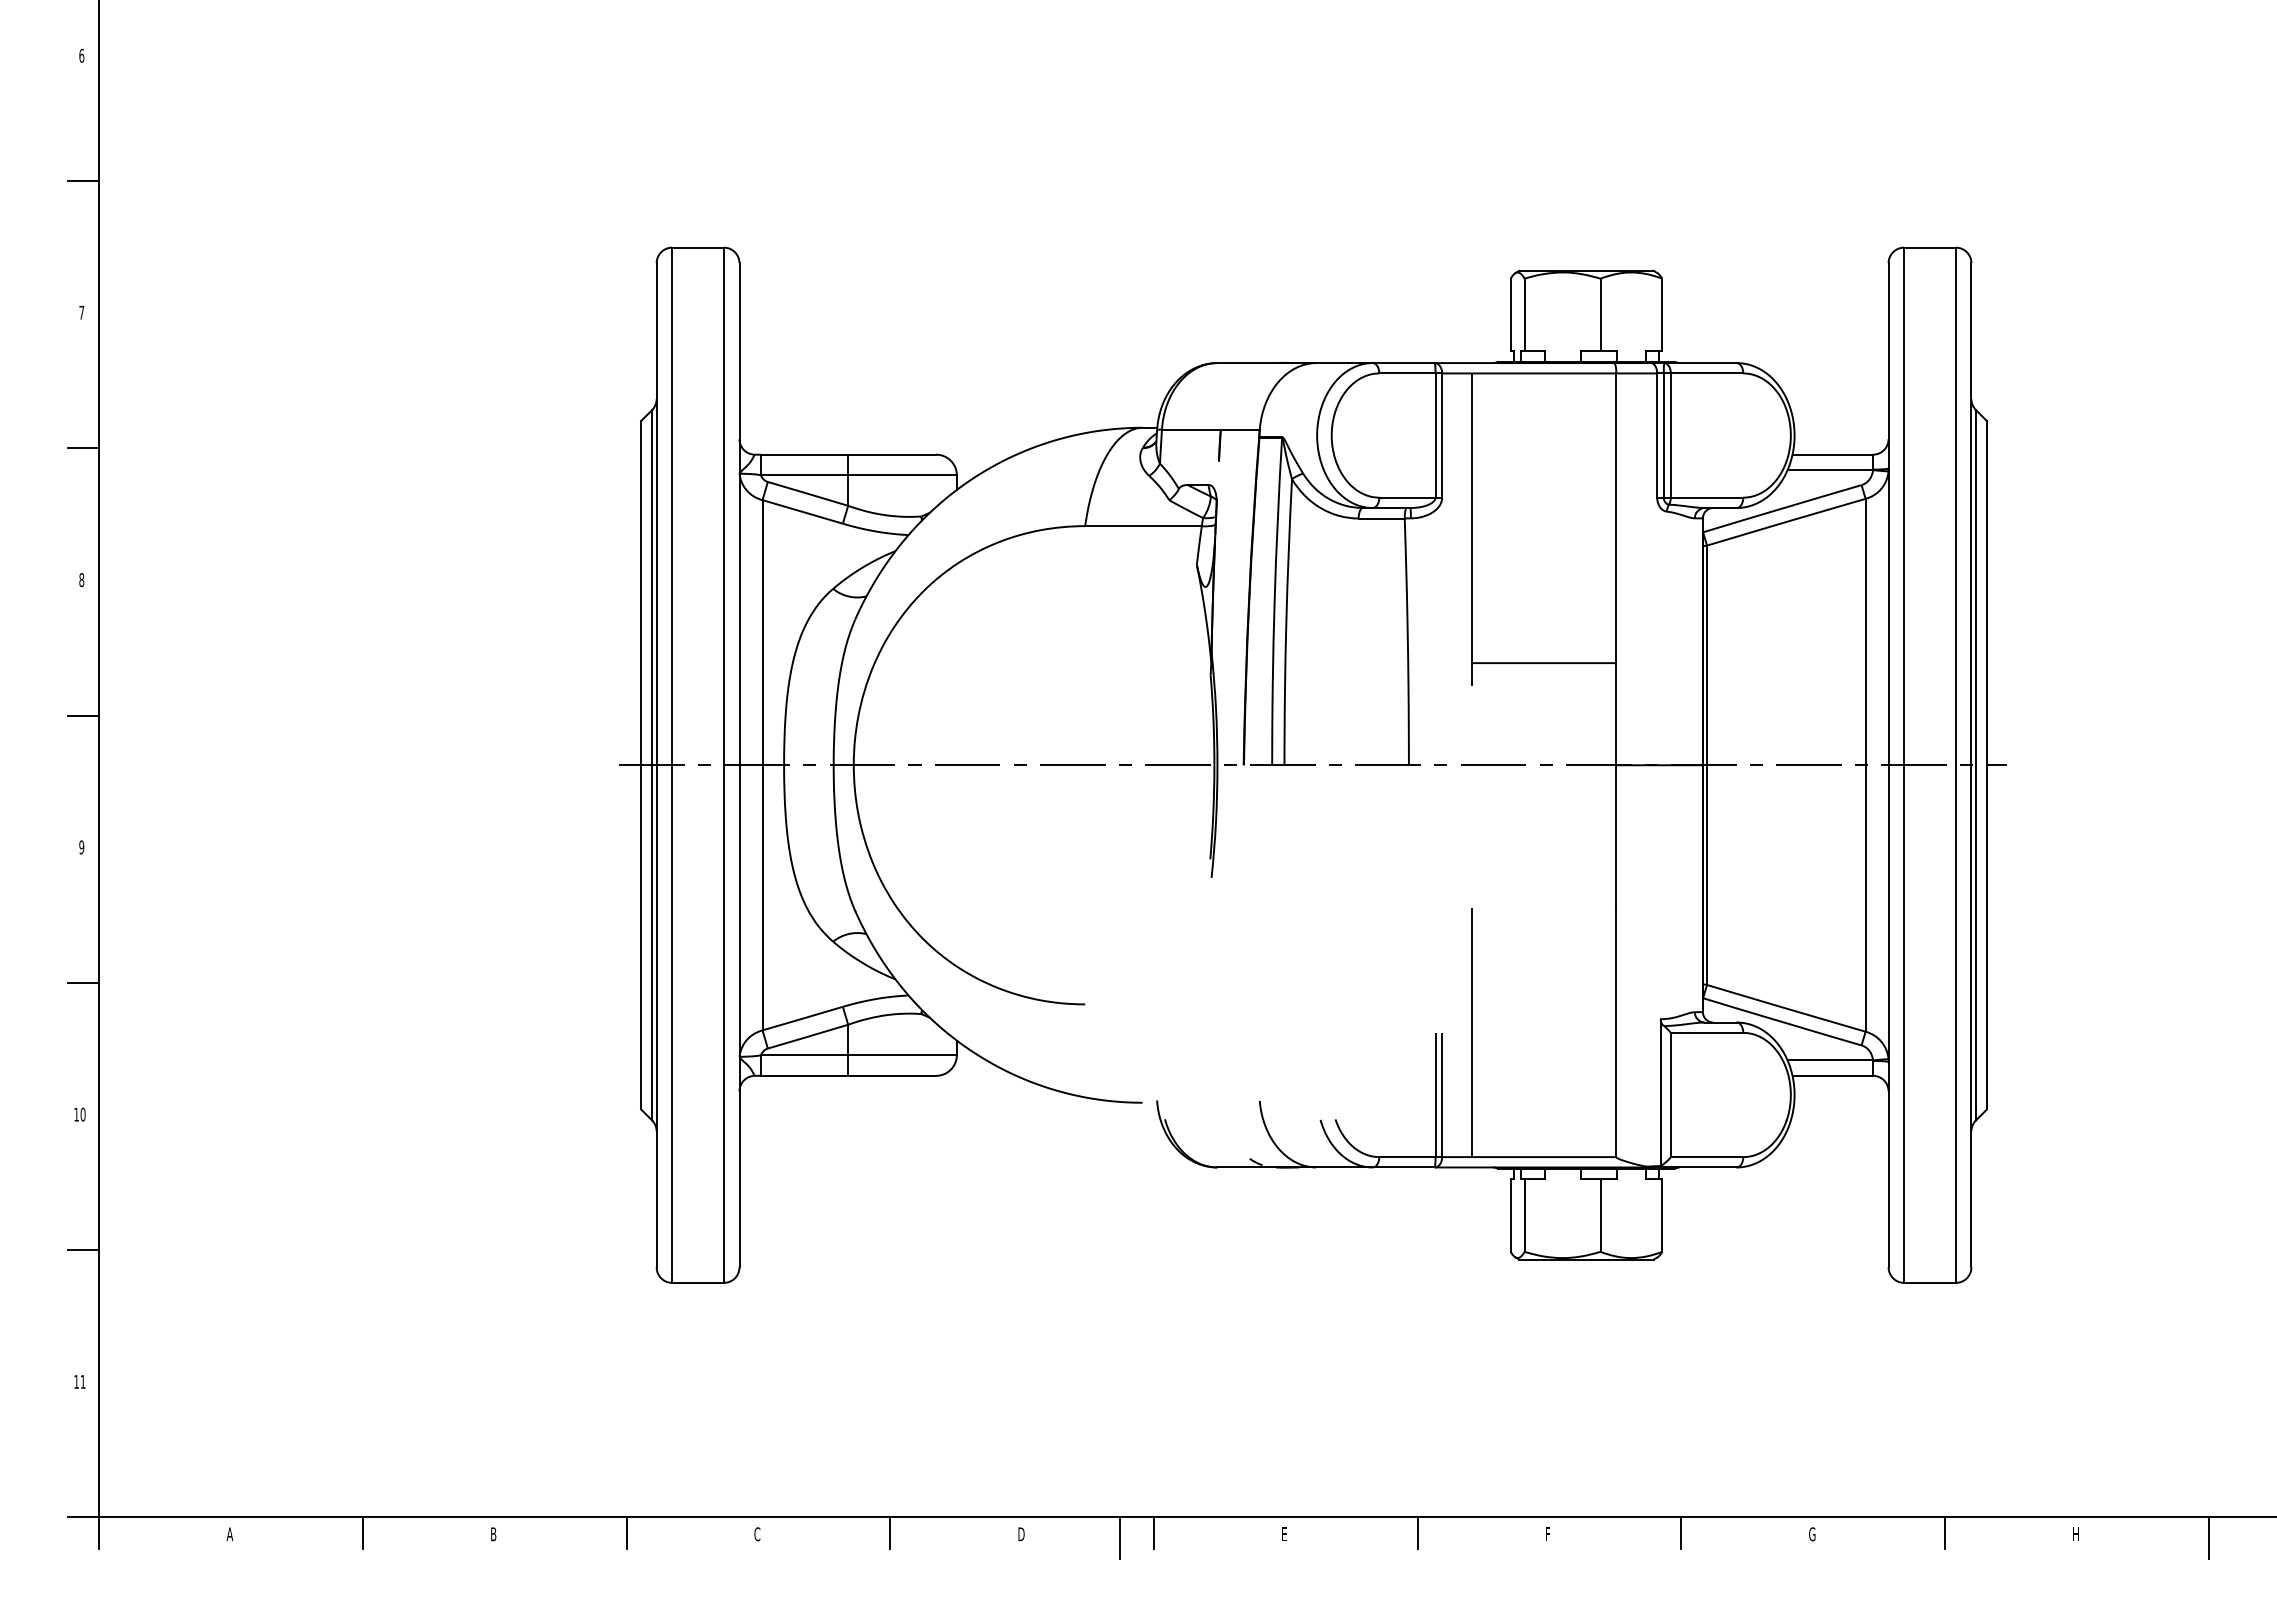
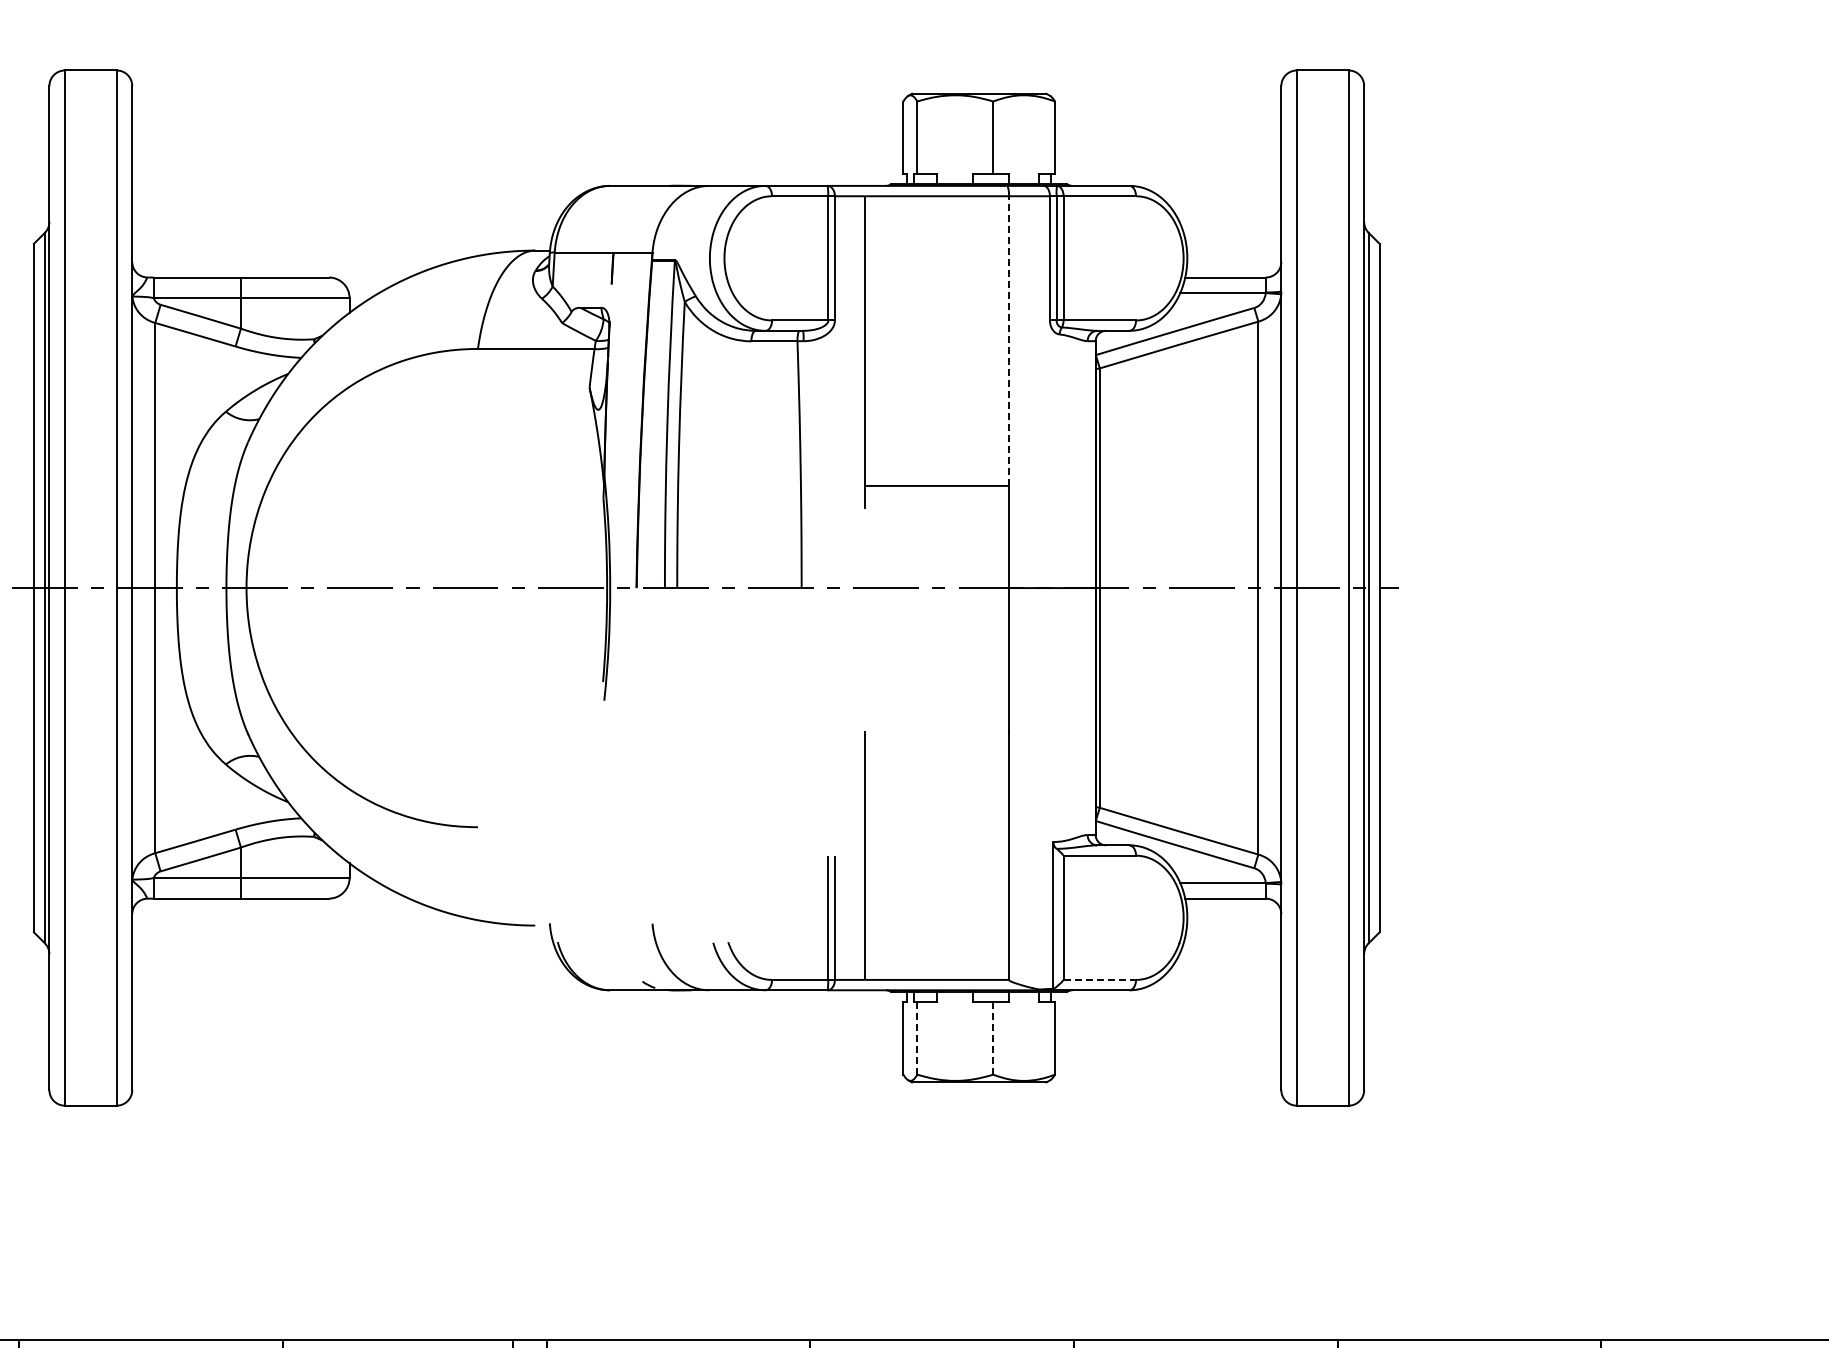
line: (1616, 518) -> (1009, 341), solid -> dashed
line: (1707, 1157) -> (1100, 980), solid -> dashed
line: (1524, 1216) -> (917, 1039), solid -> dashed
line: (1600, 1216) -> (993, 1039), solid -> dashed

